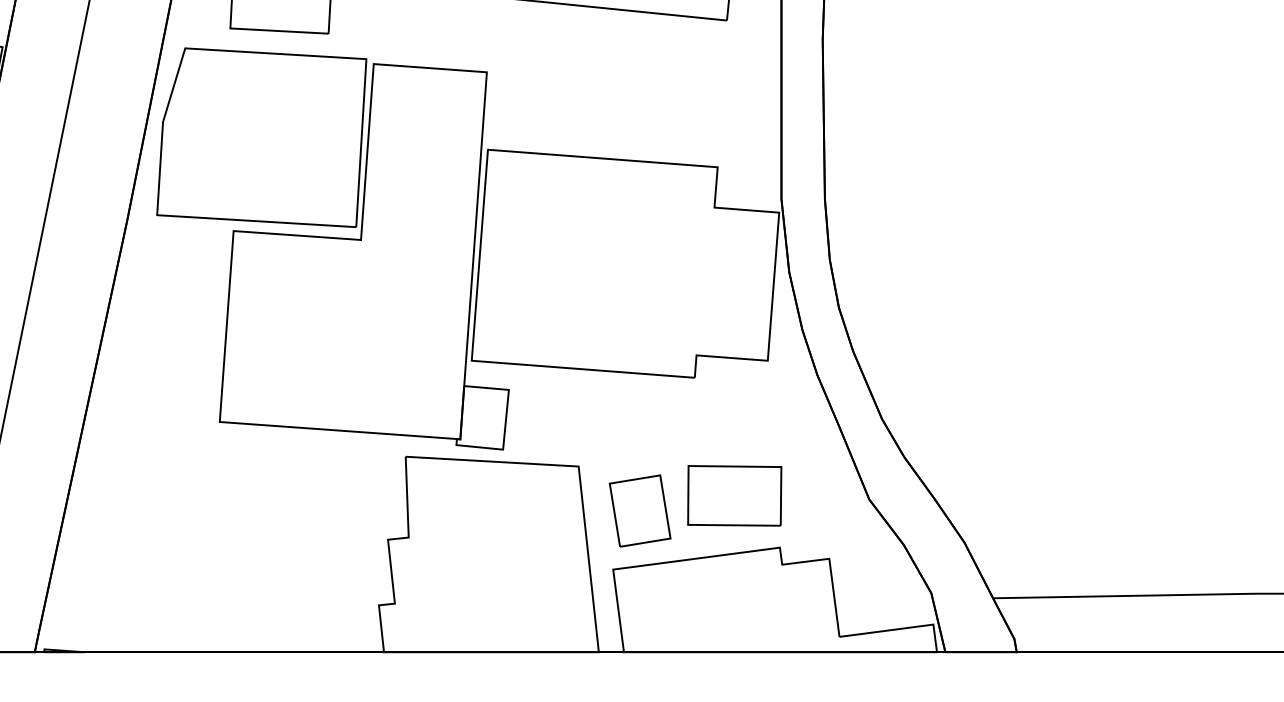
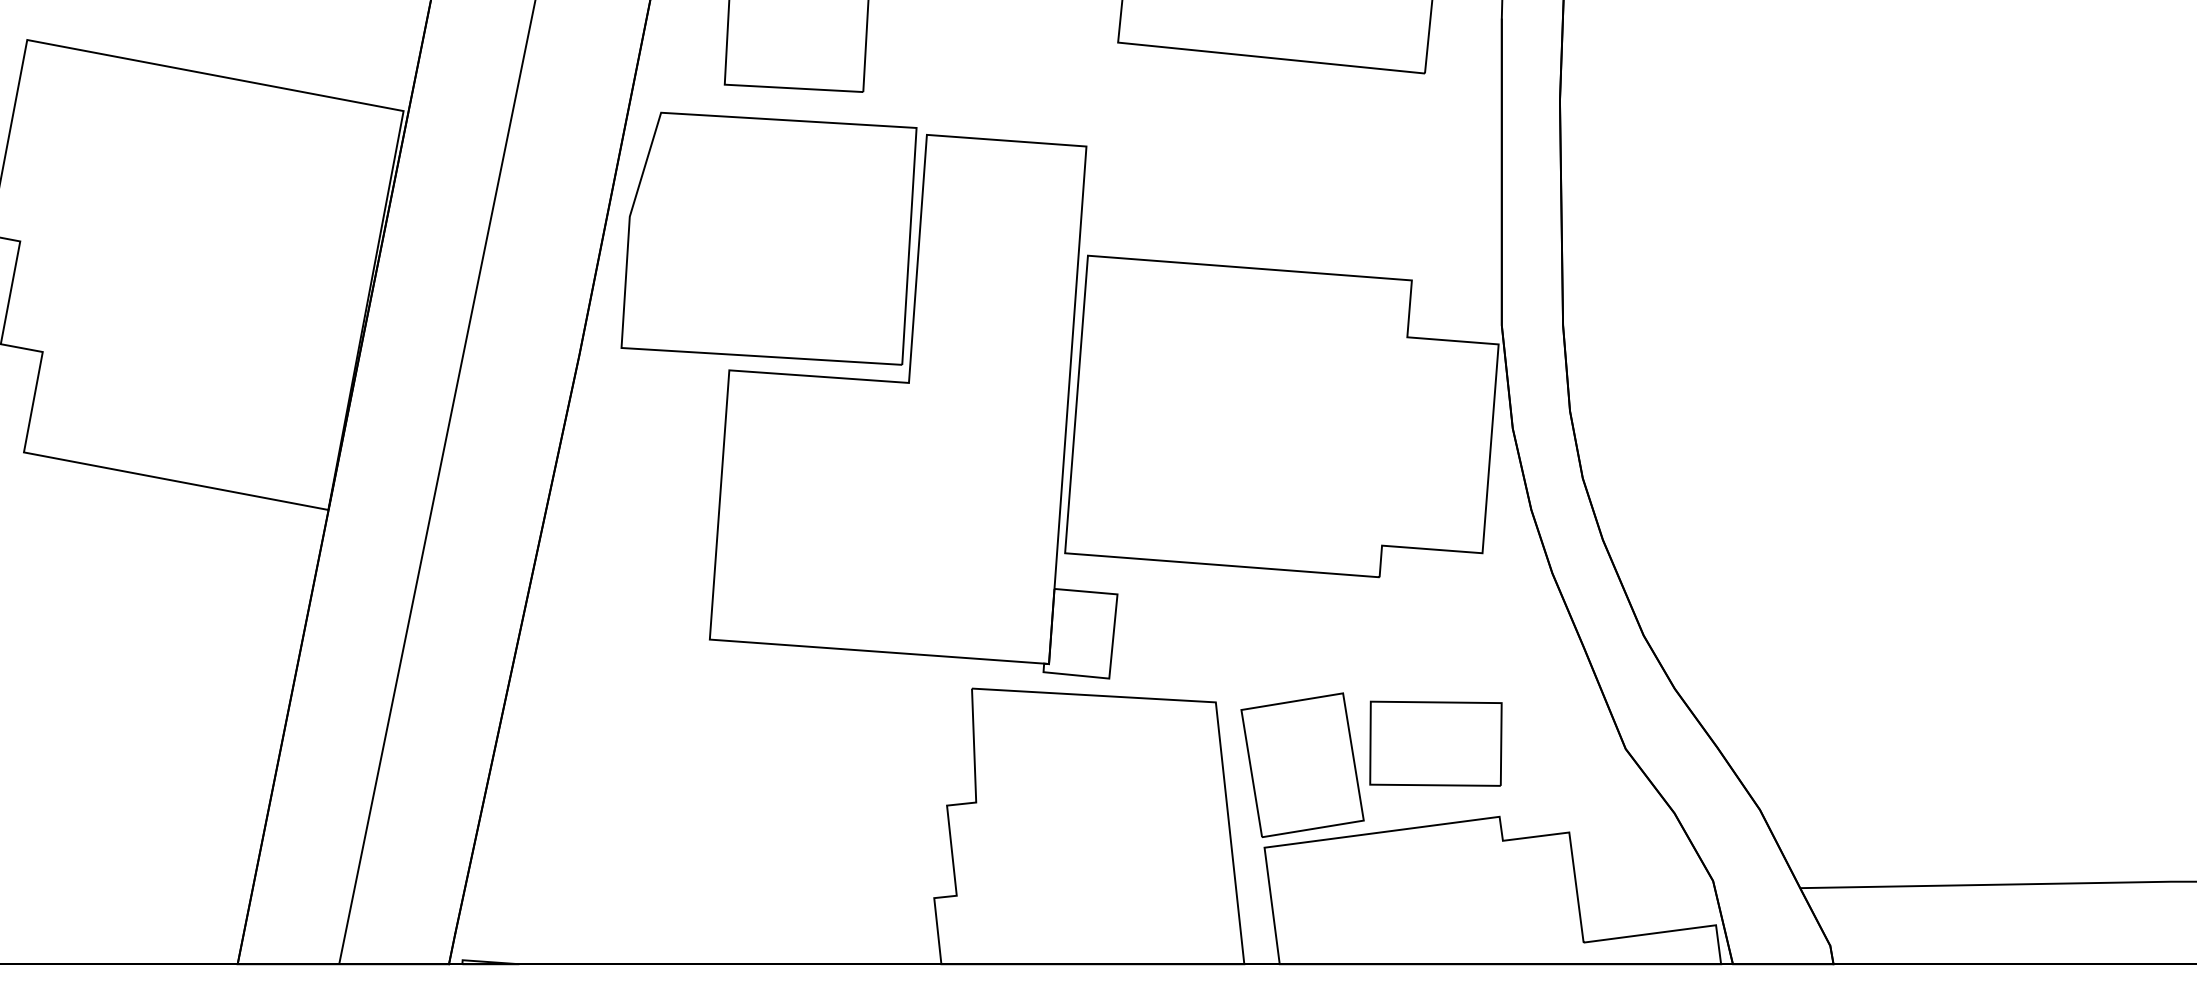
part: (640, 510) -> (1302, 764), size x1.43

